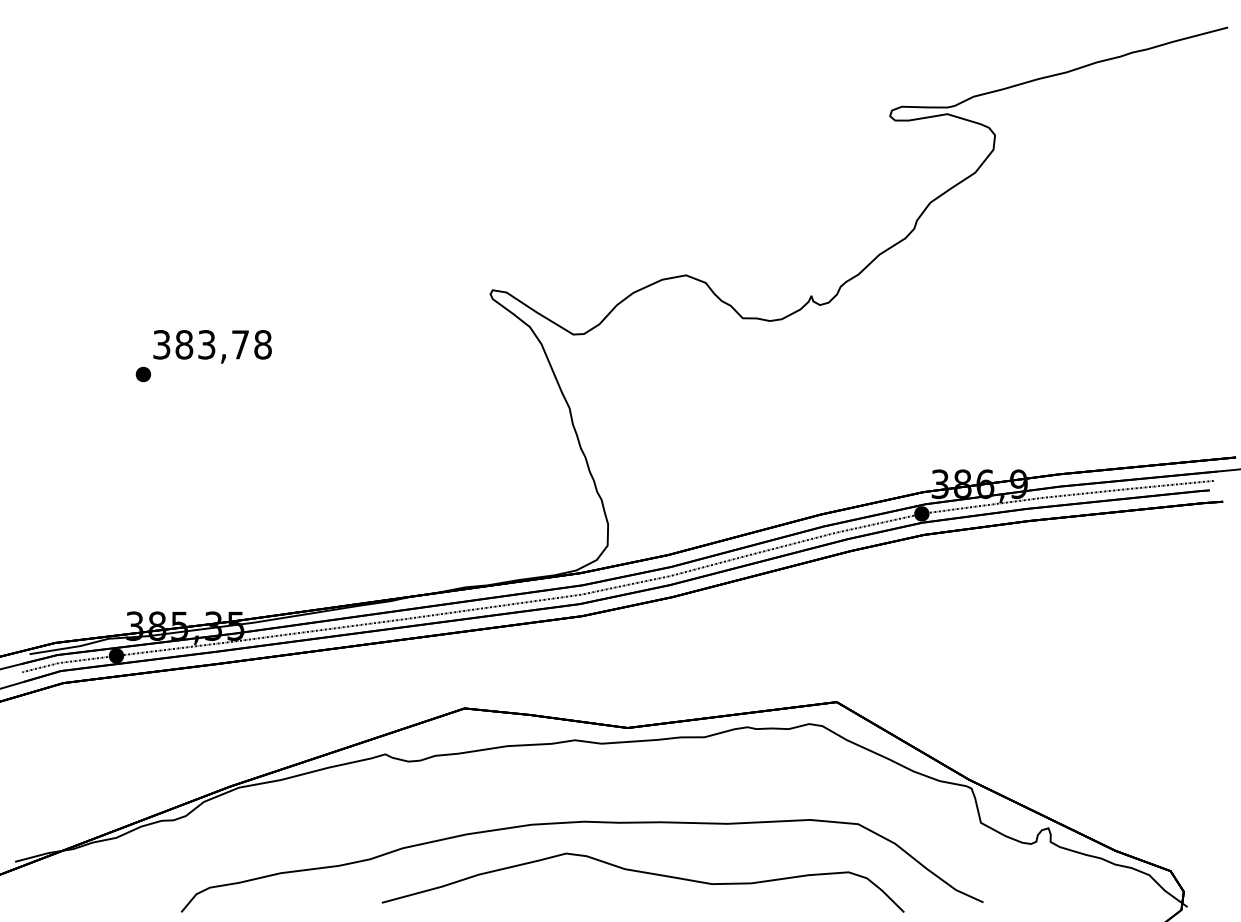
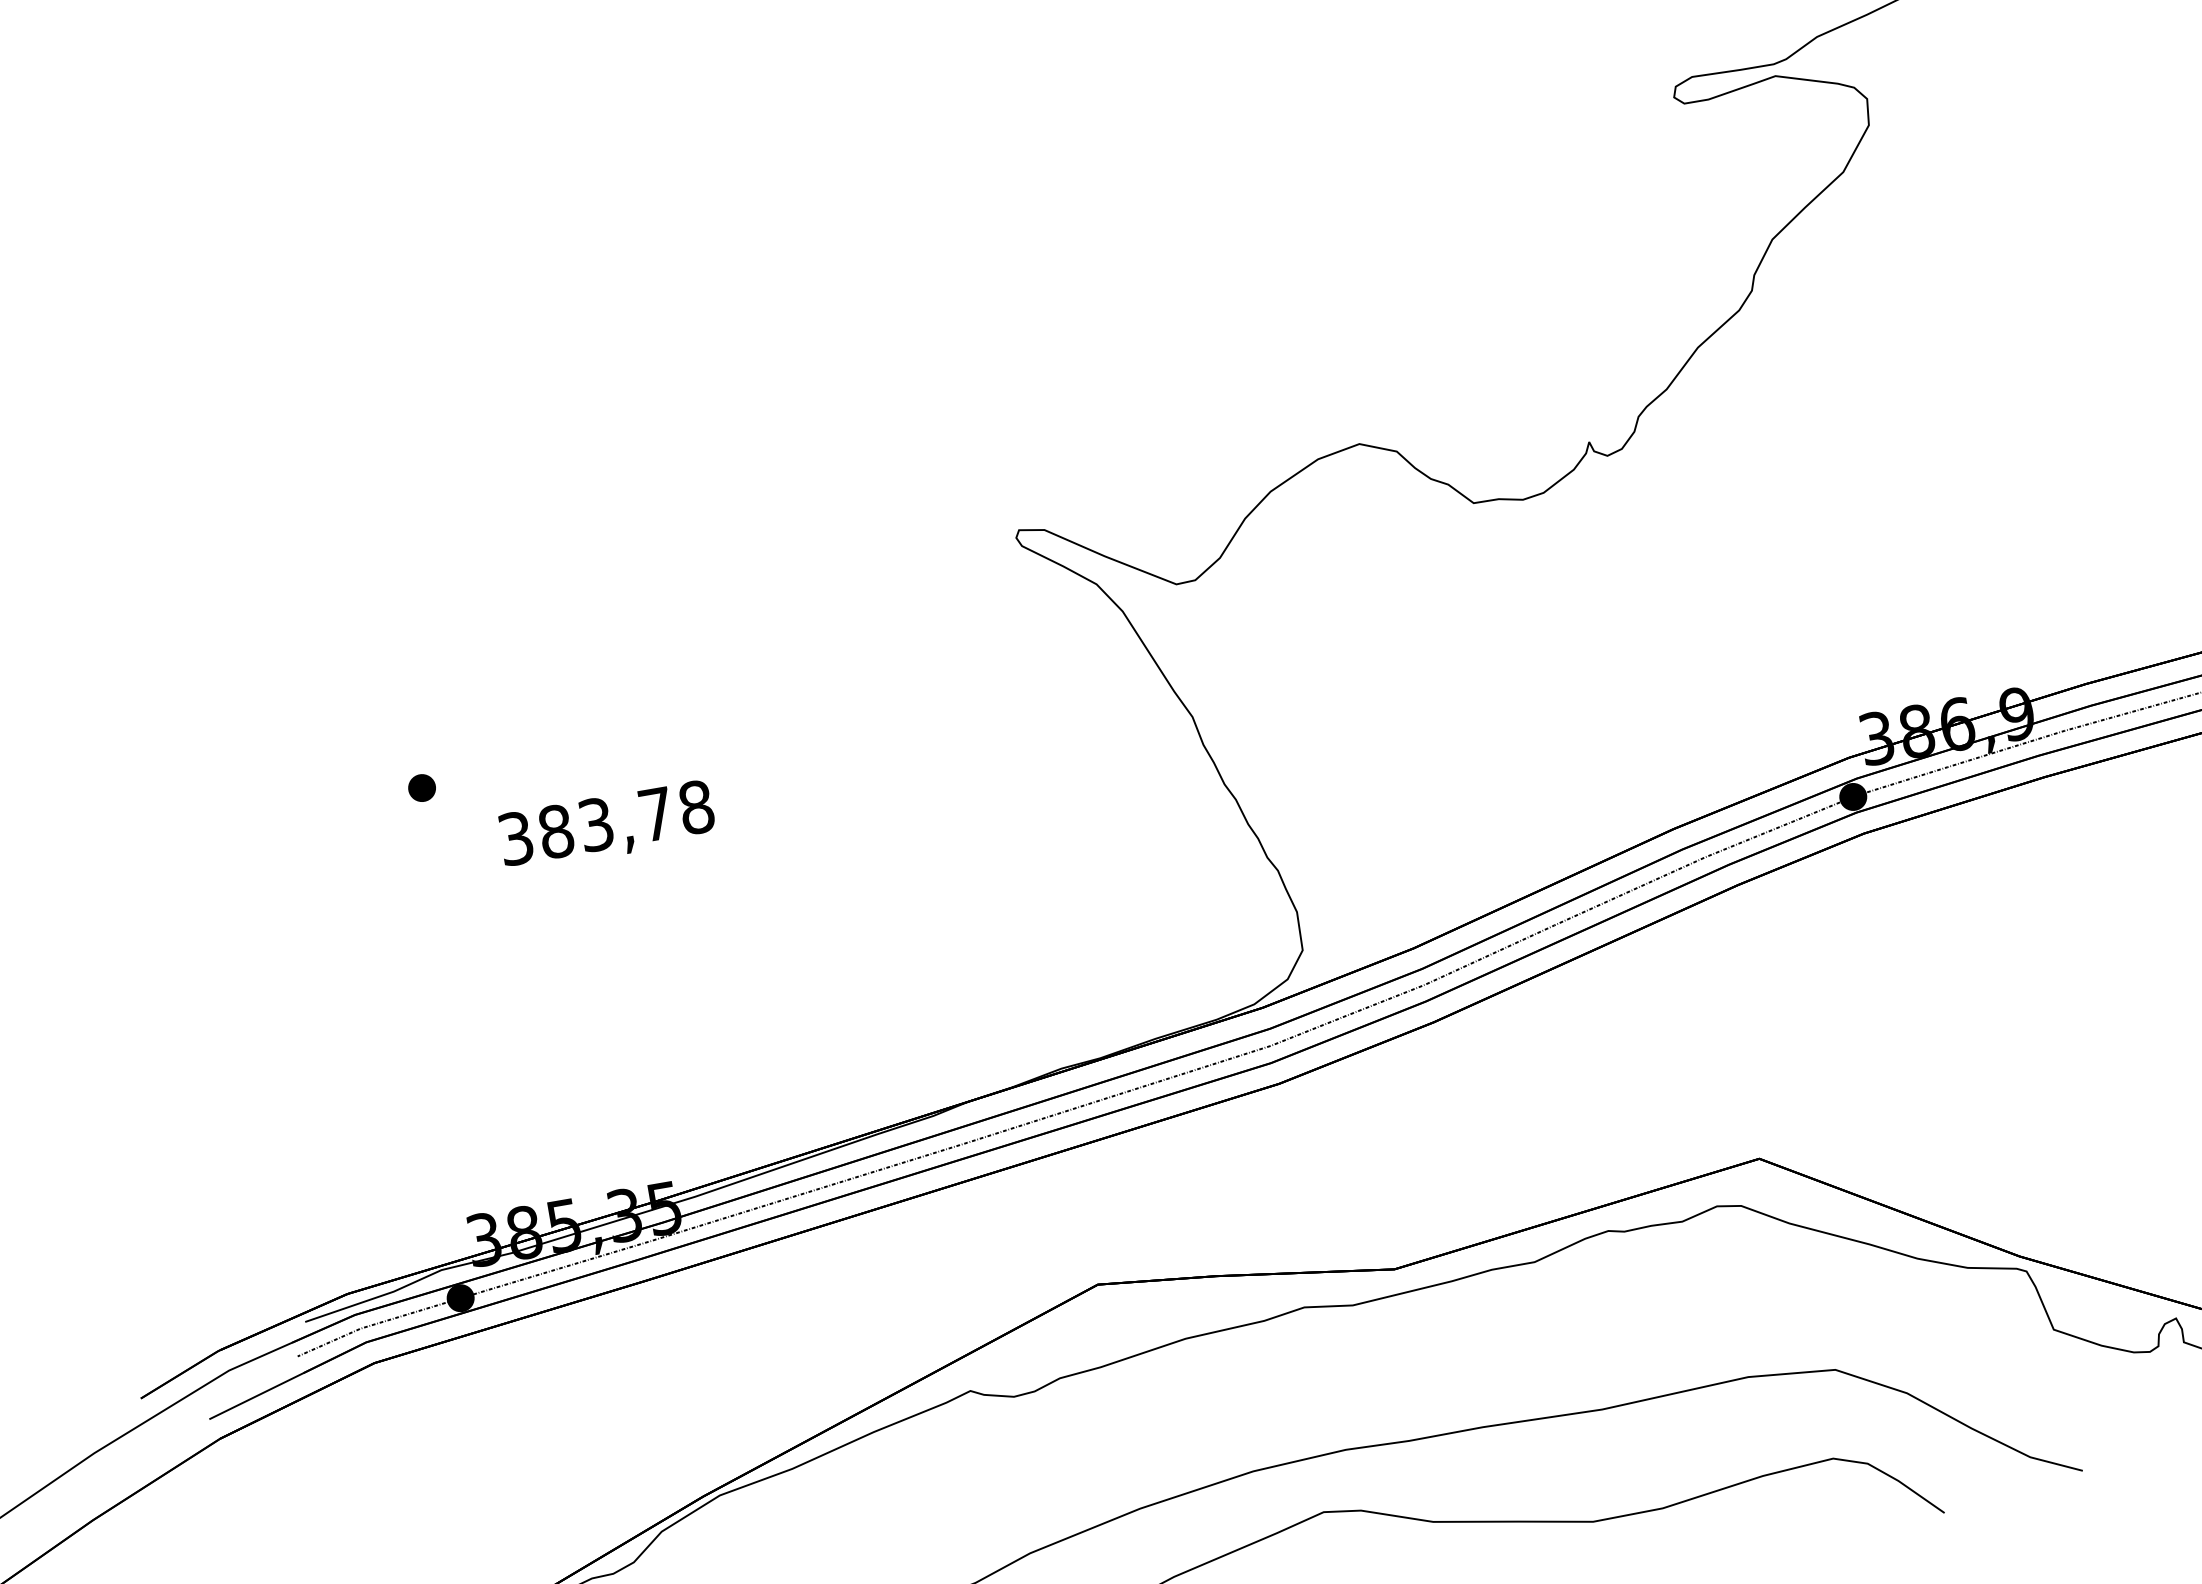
text: (212, 346) -> (606, 825), moved

